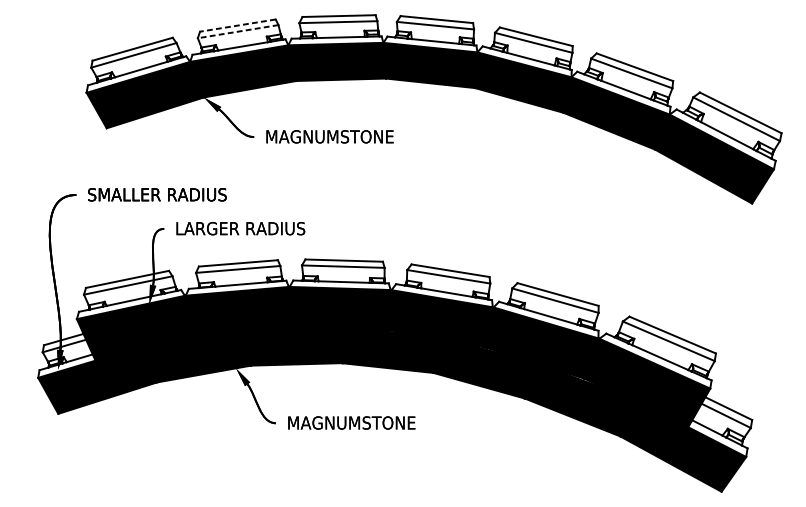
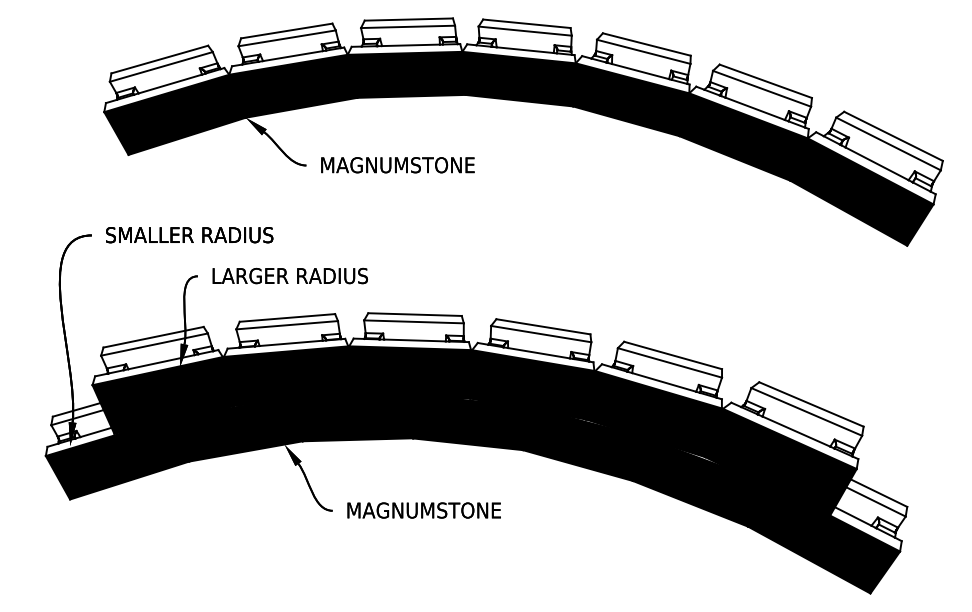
line: (237, 25) -> (286, 31), dashed -> solid
line: (237, 31) -> (286, 38), dashed -> solid

